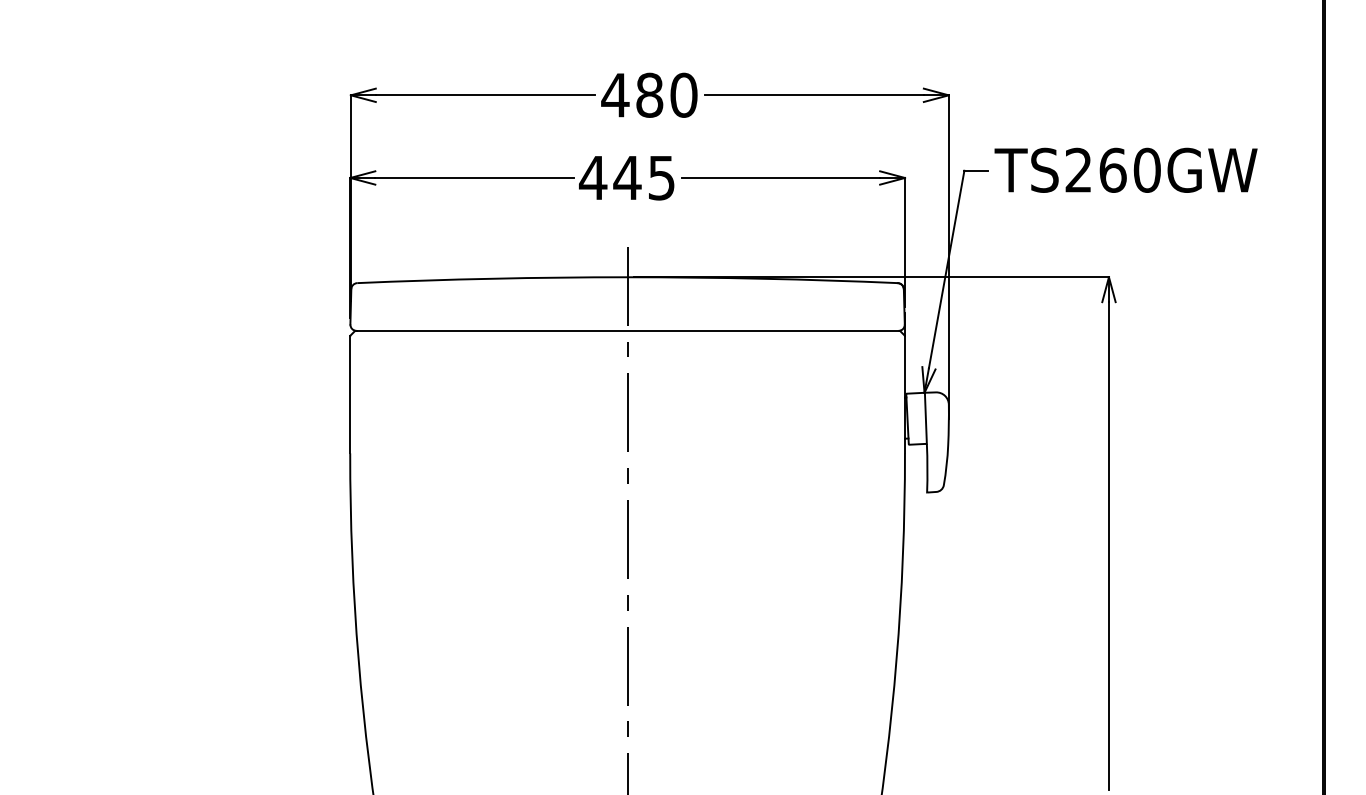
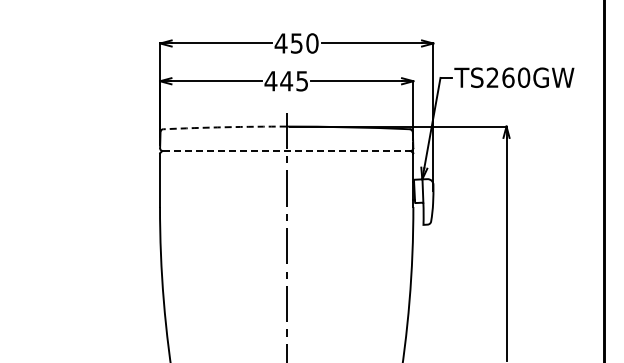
text: (649, 95) -> (296, 43), 480 -> 450
arc: (491, 279) -> (224, 127), solid -> dashed
line: (627, 331) -> (286, 151), solid -> dashed

